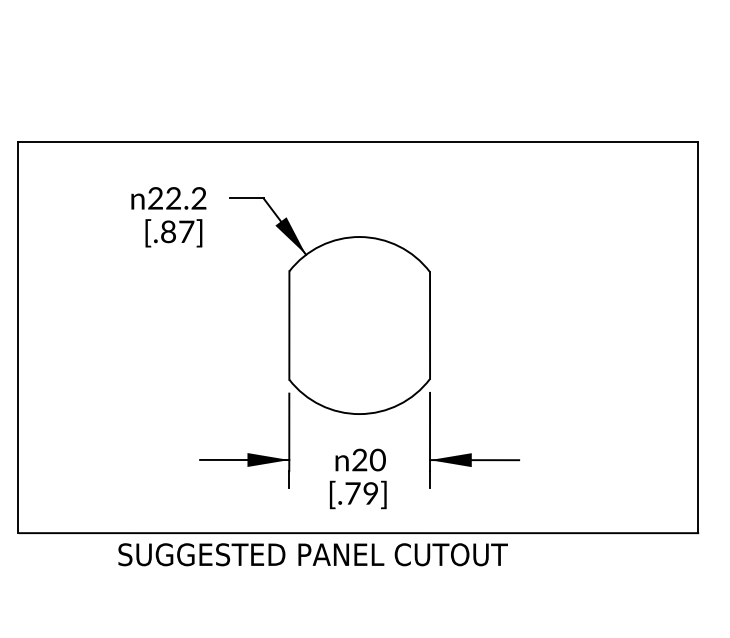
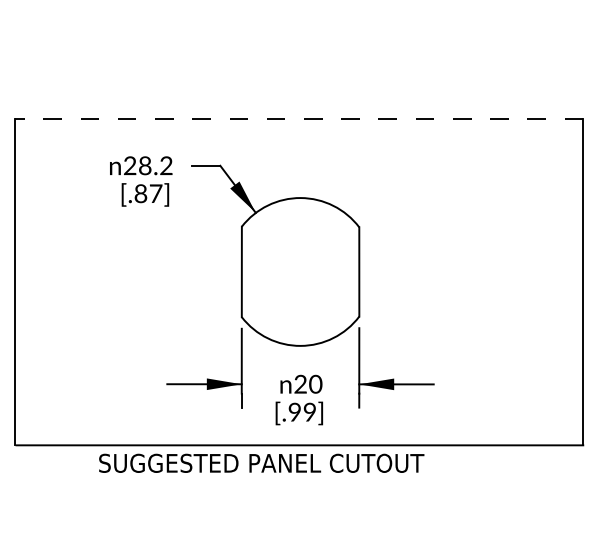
line: (358, 141) -> (299, 118), solid -> dashed
text: (173, 199) -> (145, 166), 22.2 -> 28.2
text: (352, 492) -> (294, 411), [.79] -> [.99]

